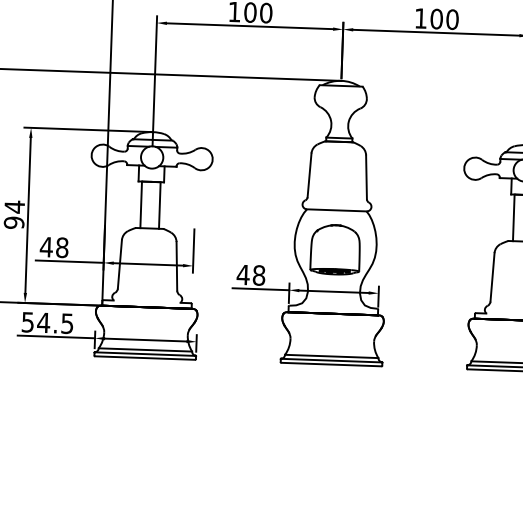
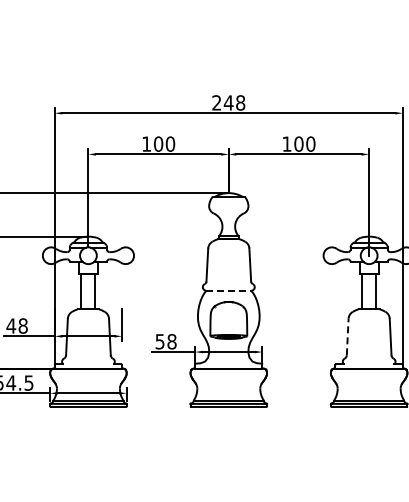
line: (337, 210) -> (229, 290), solid -> dashed
text: (242, 274) -> (159, 341), 48 -> 58
line: (492, 276) -> (347, 336), solid -> dashed

